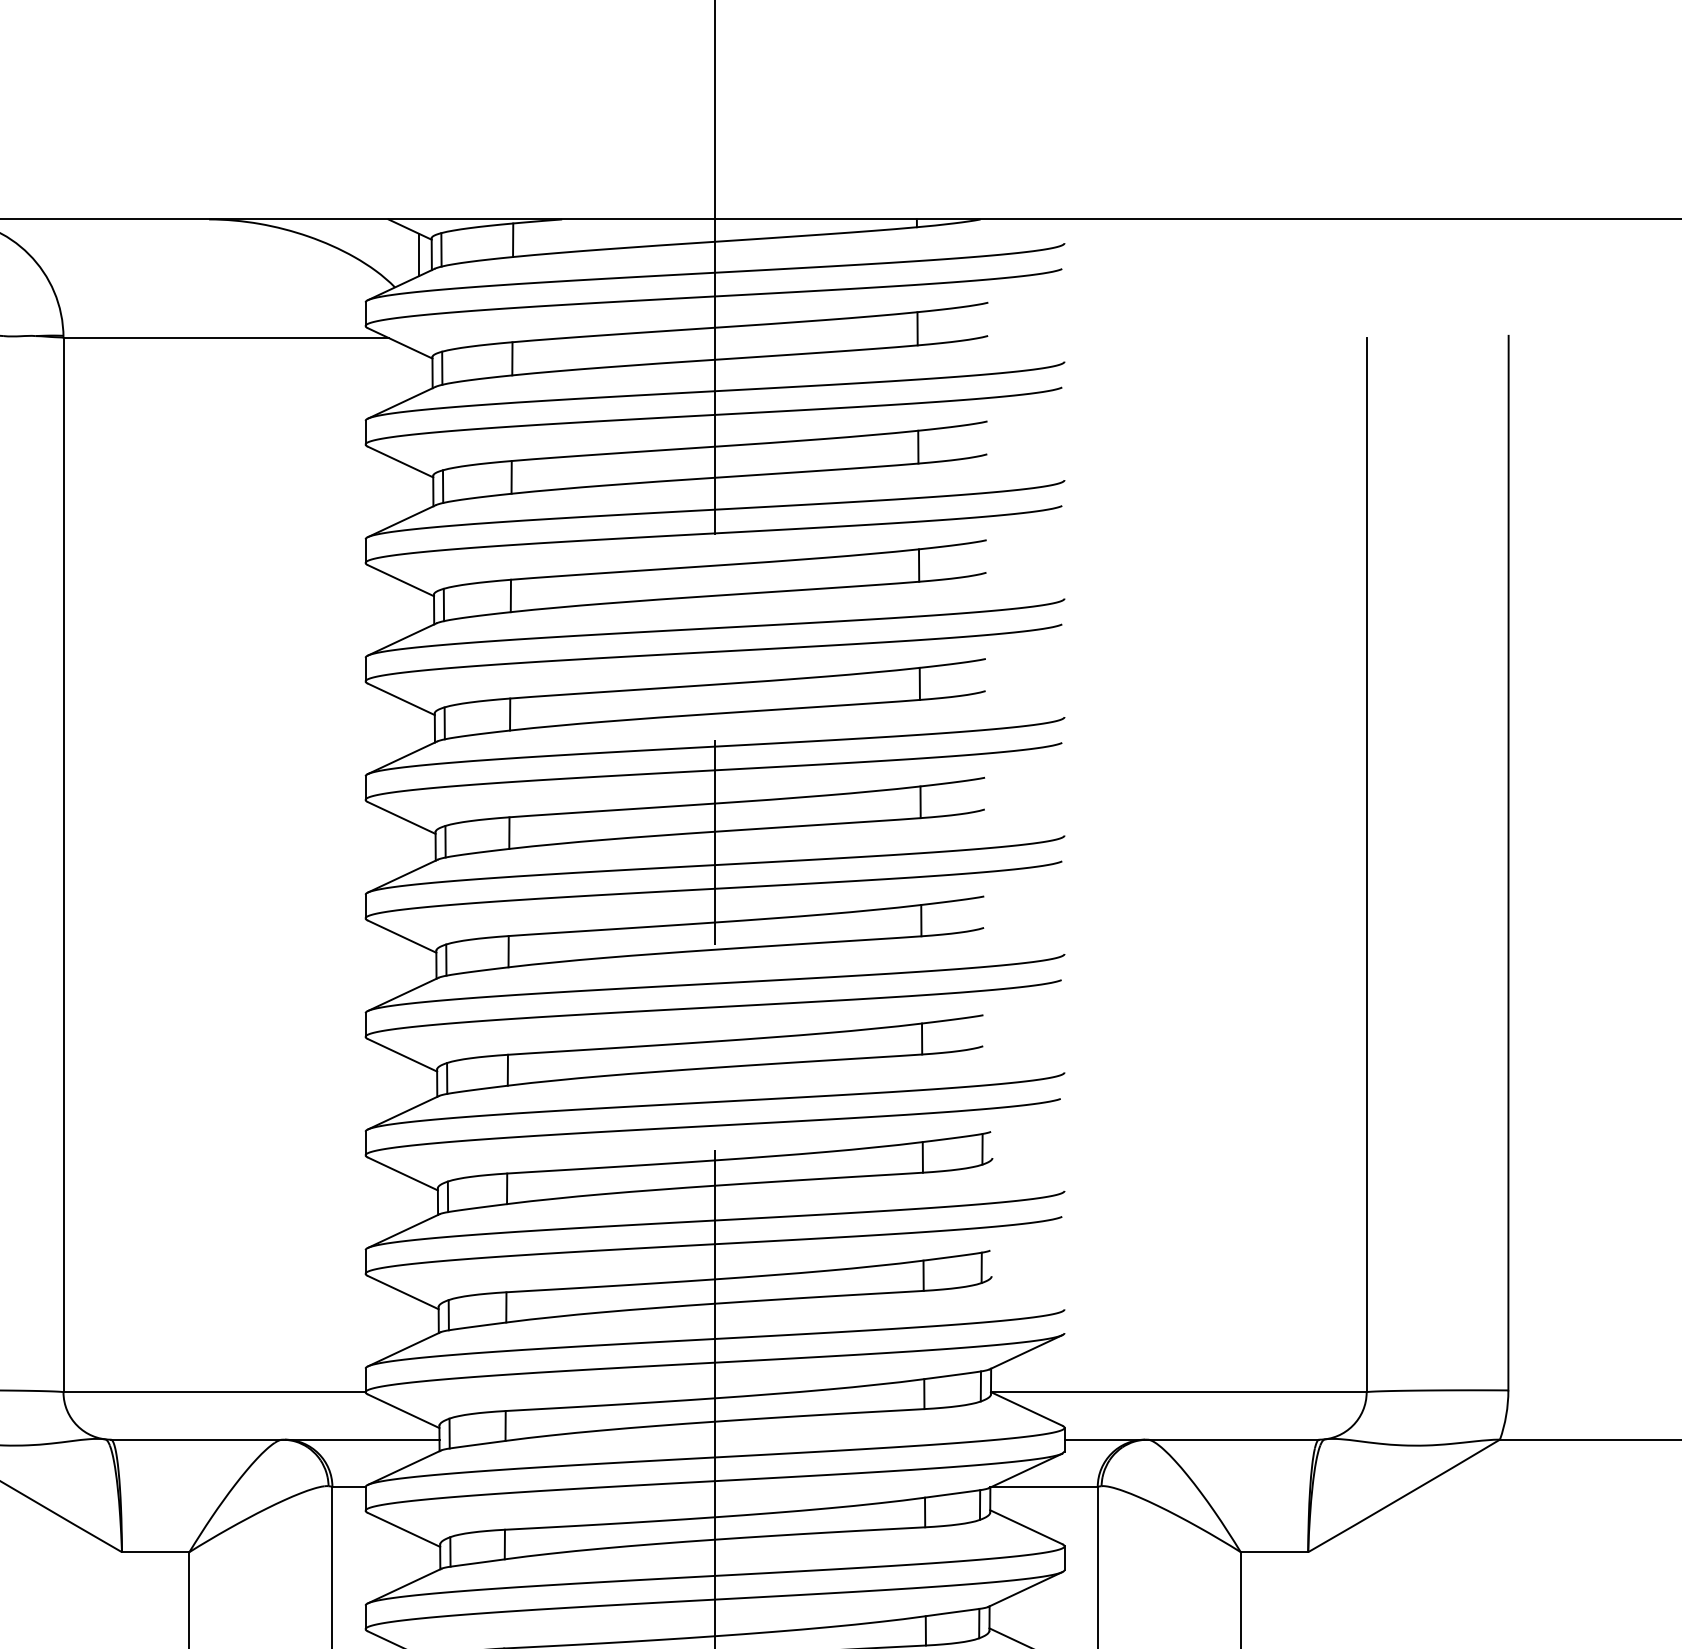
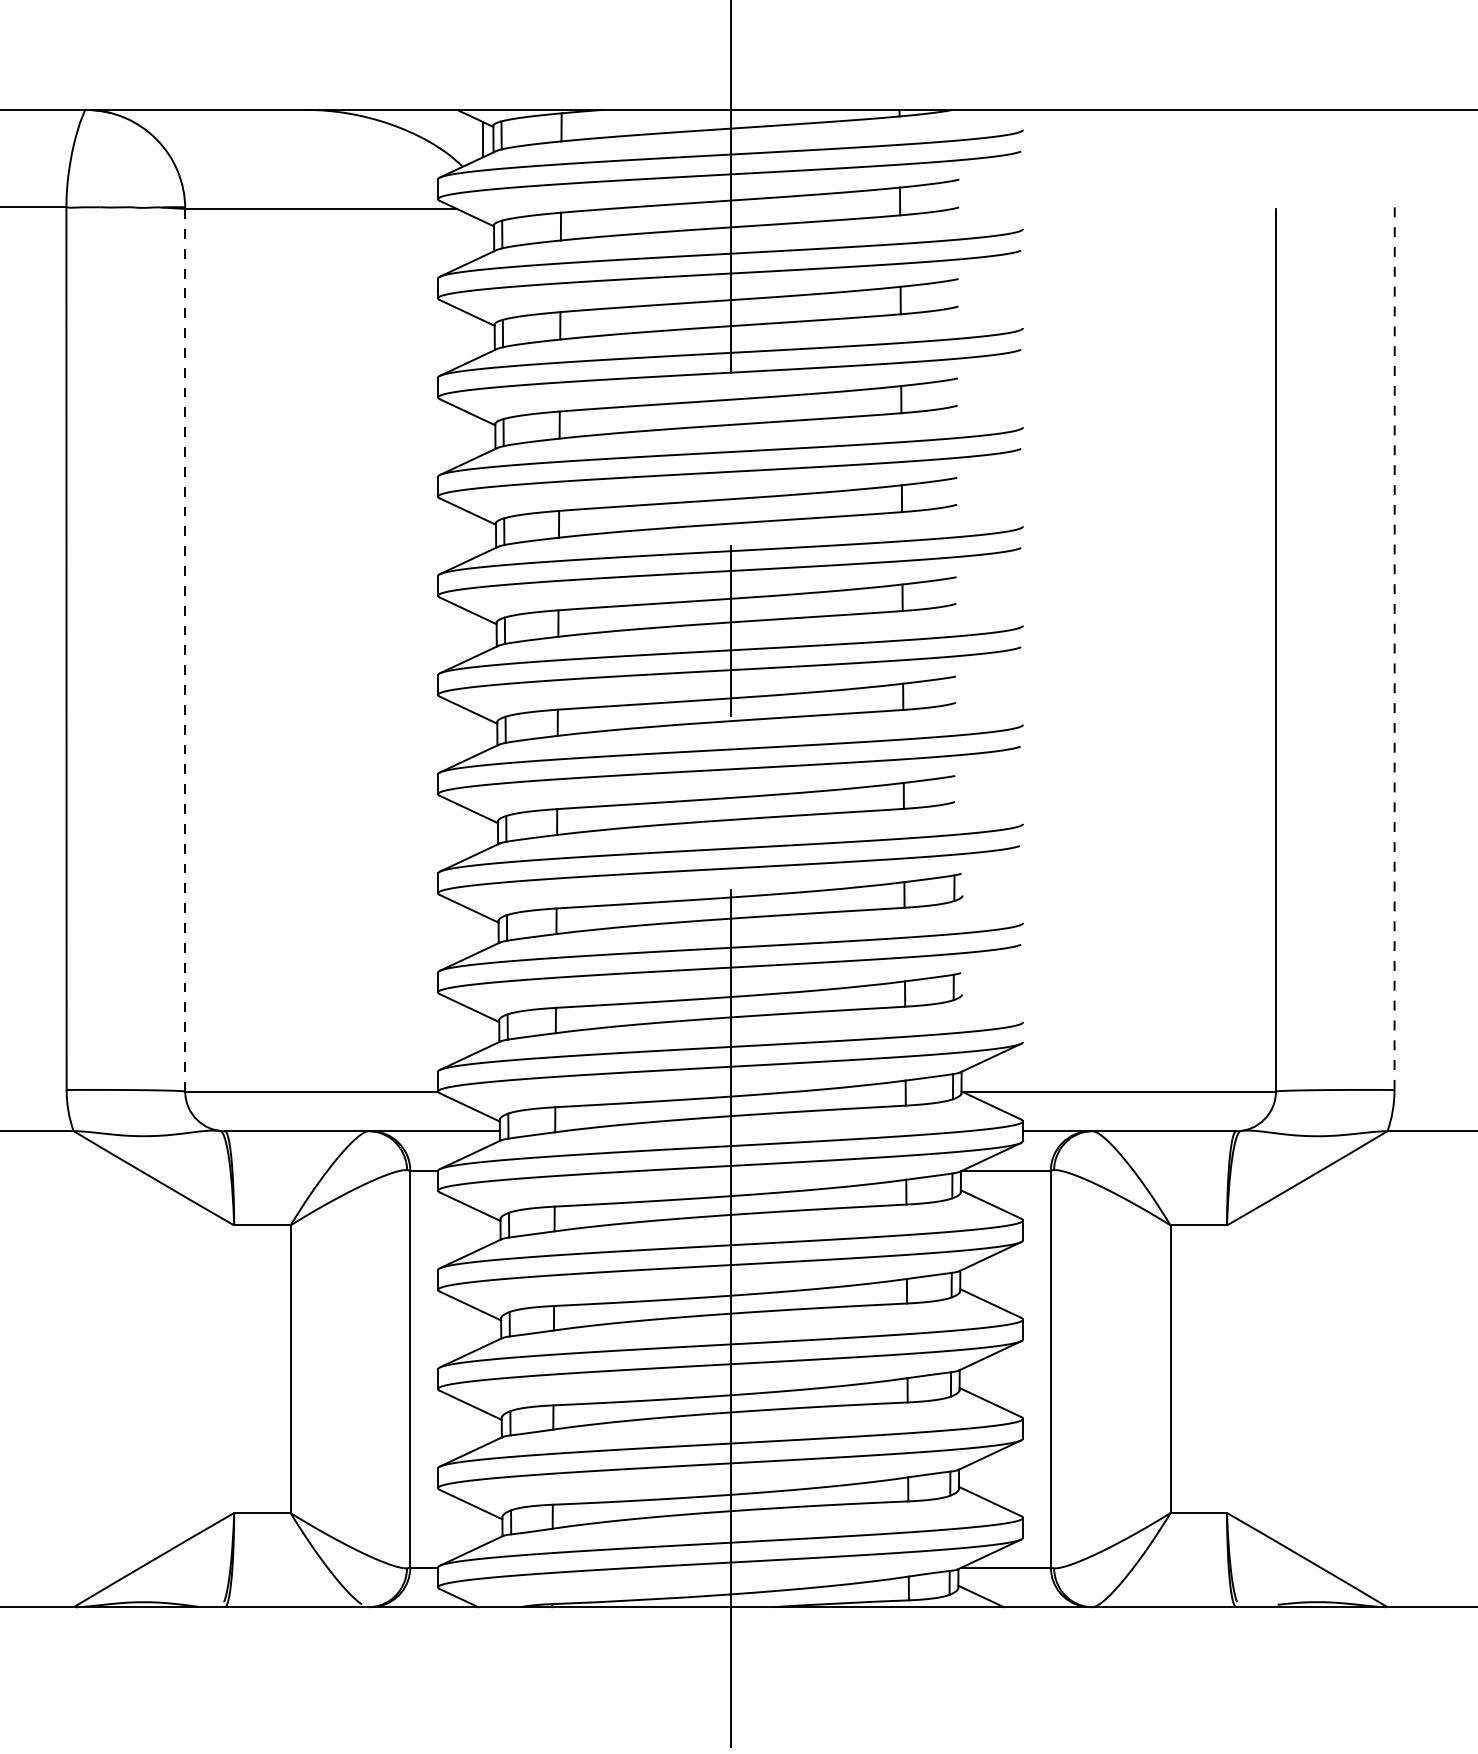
line: (1508, 864) -> (1394, 649), solid -> dashed
line: (63, 865) -> (185, 650), solid -> dashed

